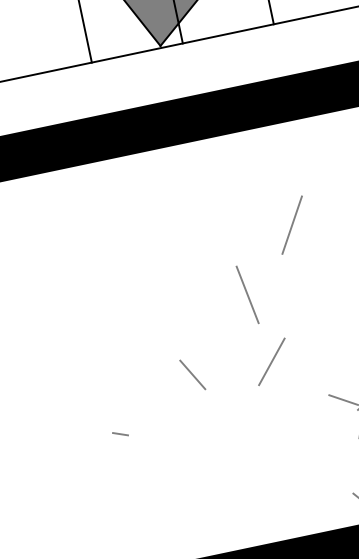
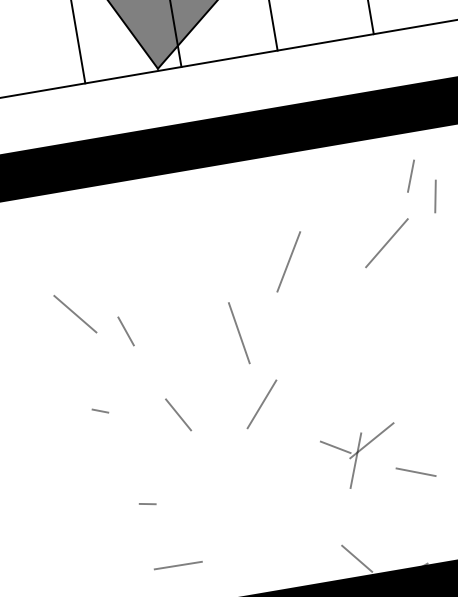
line: (90, 282) -> (75, 313), added
line: (139, 297) -> (125, 331), added
line: (119, 433) -> (99, 410), moved
line: (166, 460) -> (147, 503), added
line: (197, 518) -> (177, 565), added

